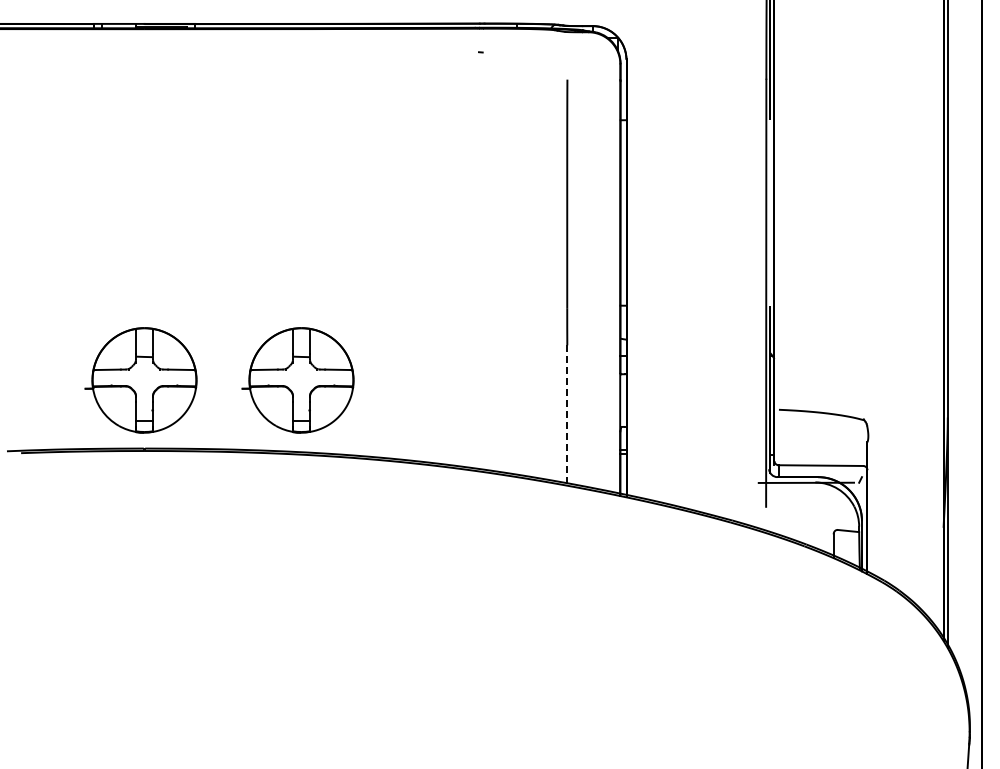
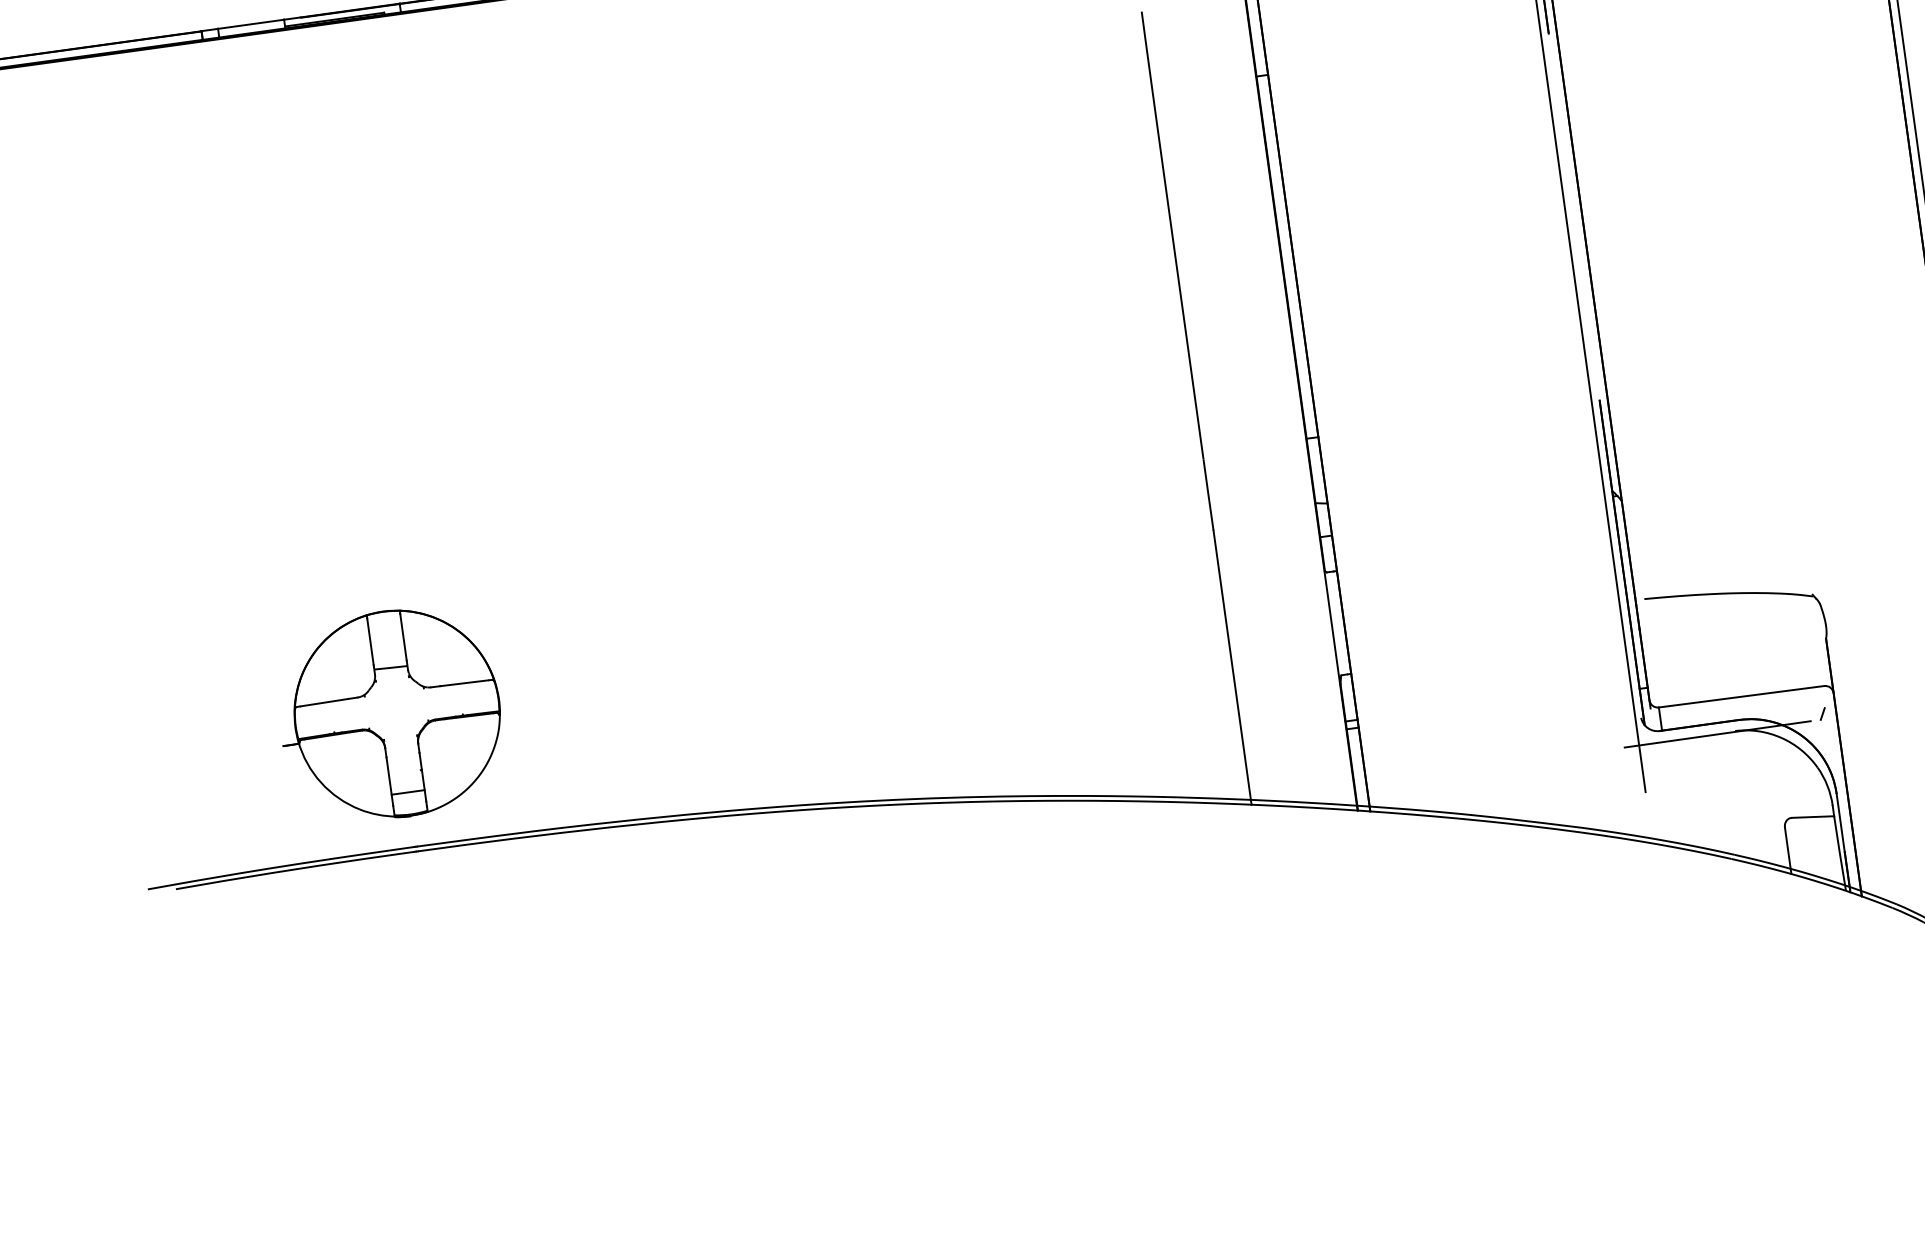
part: (297, 380) -> (696, 672), removed
line: (567, 416) -> (1233, 669), dashed -> solid

